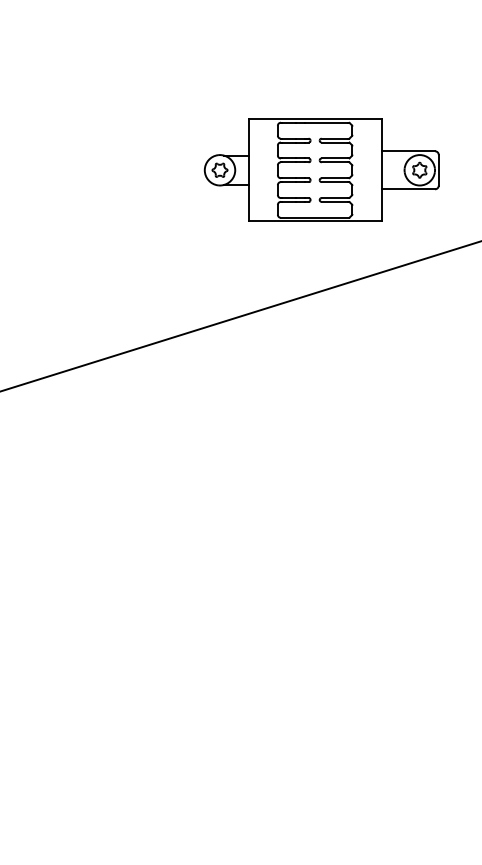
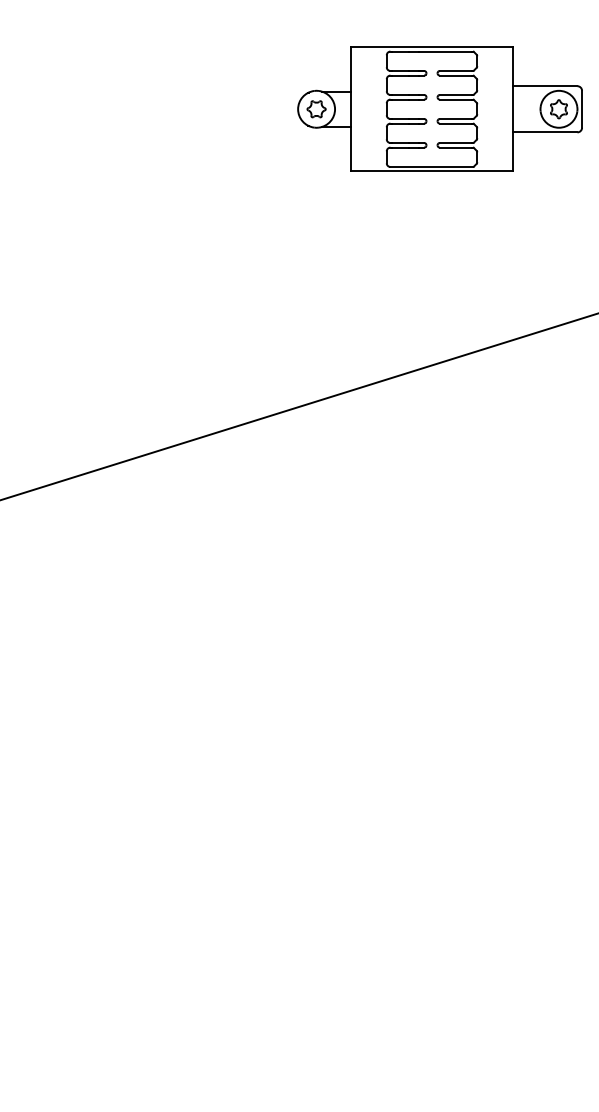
part: (321, 169) -> (439, 108), moved

